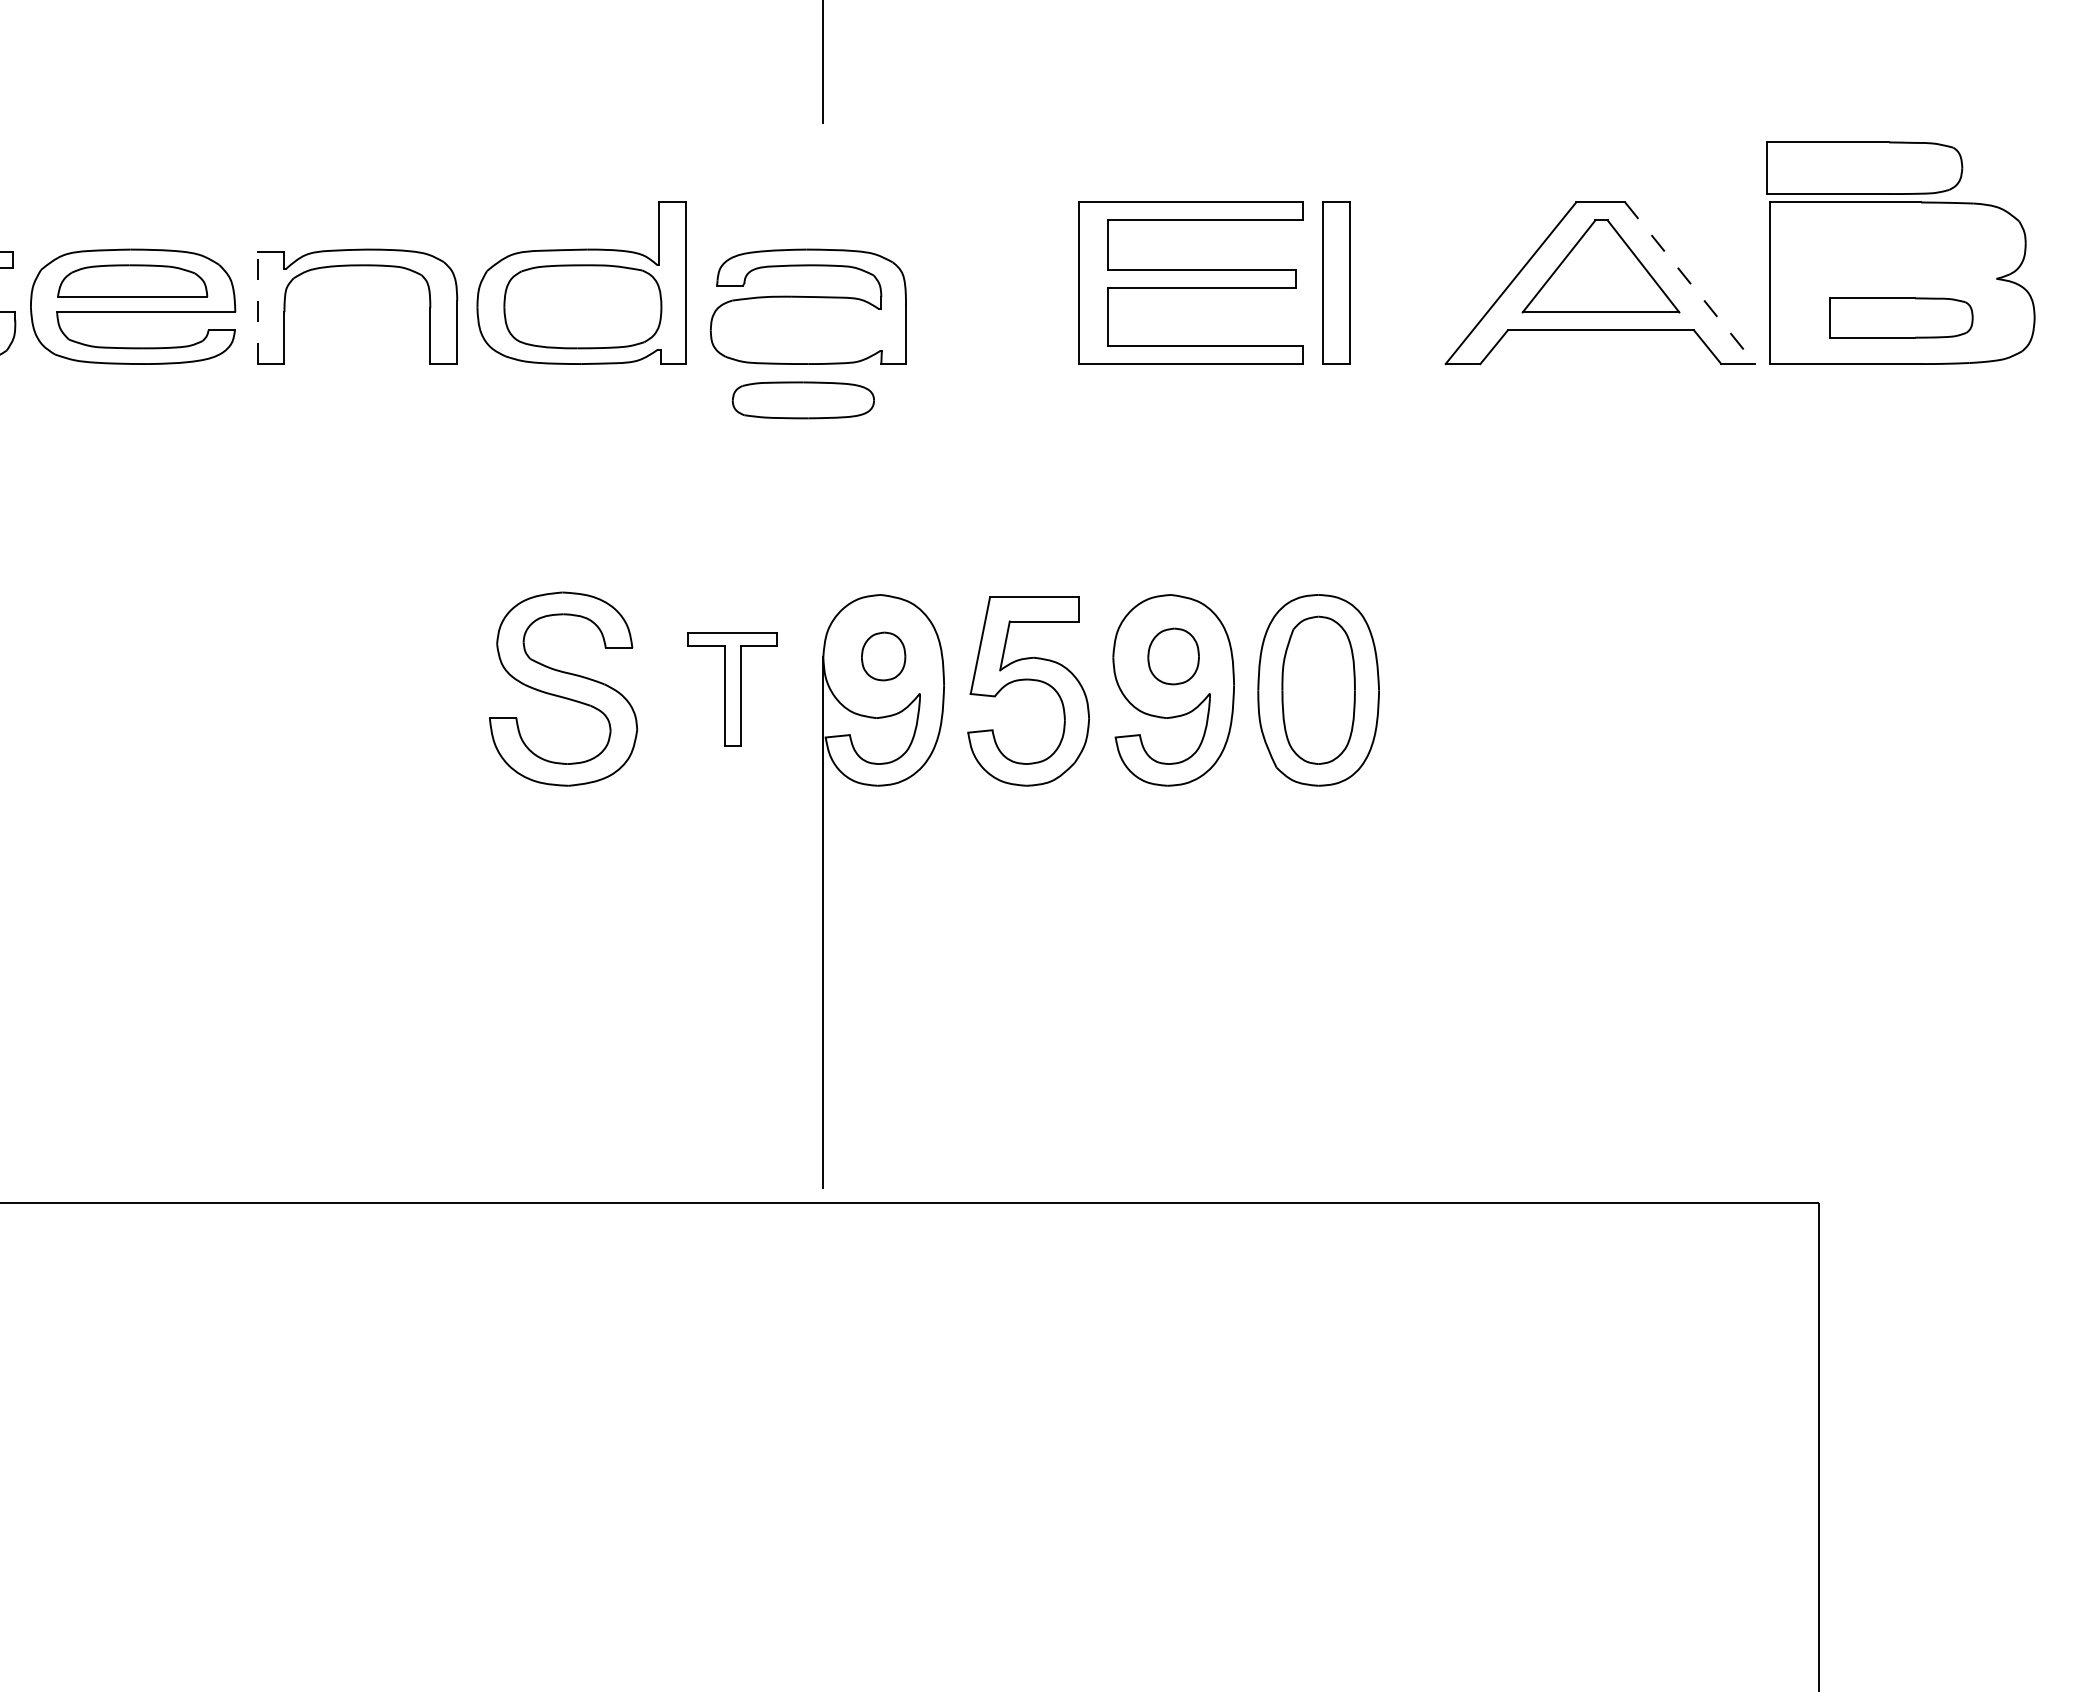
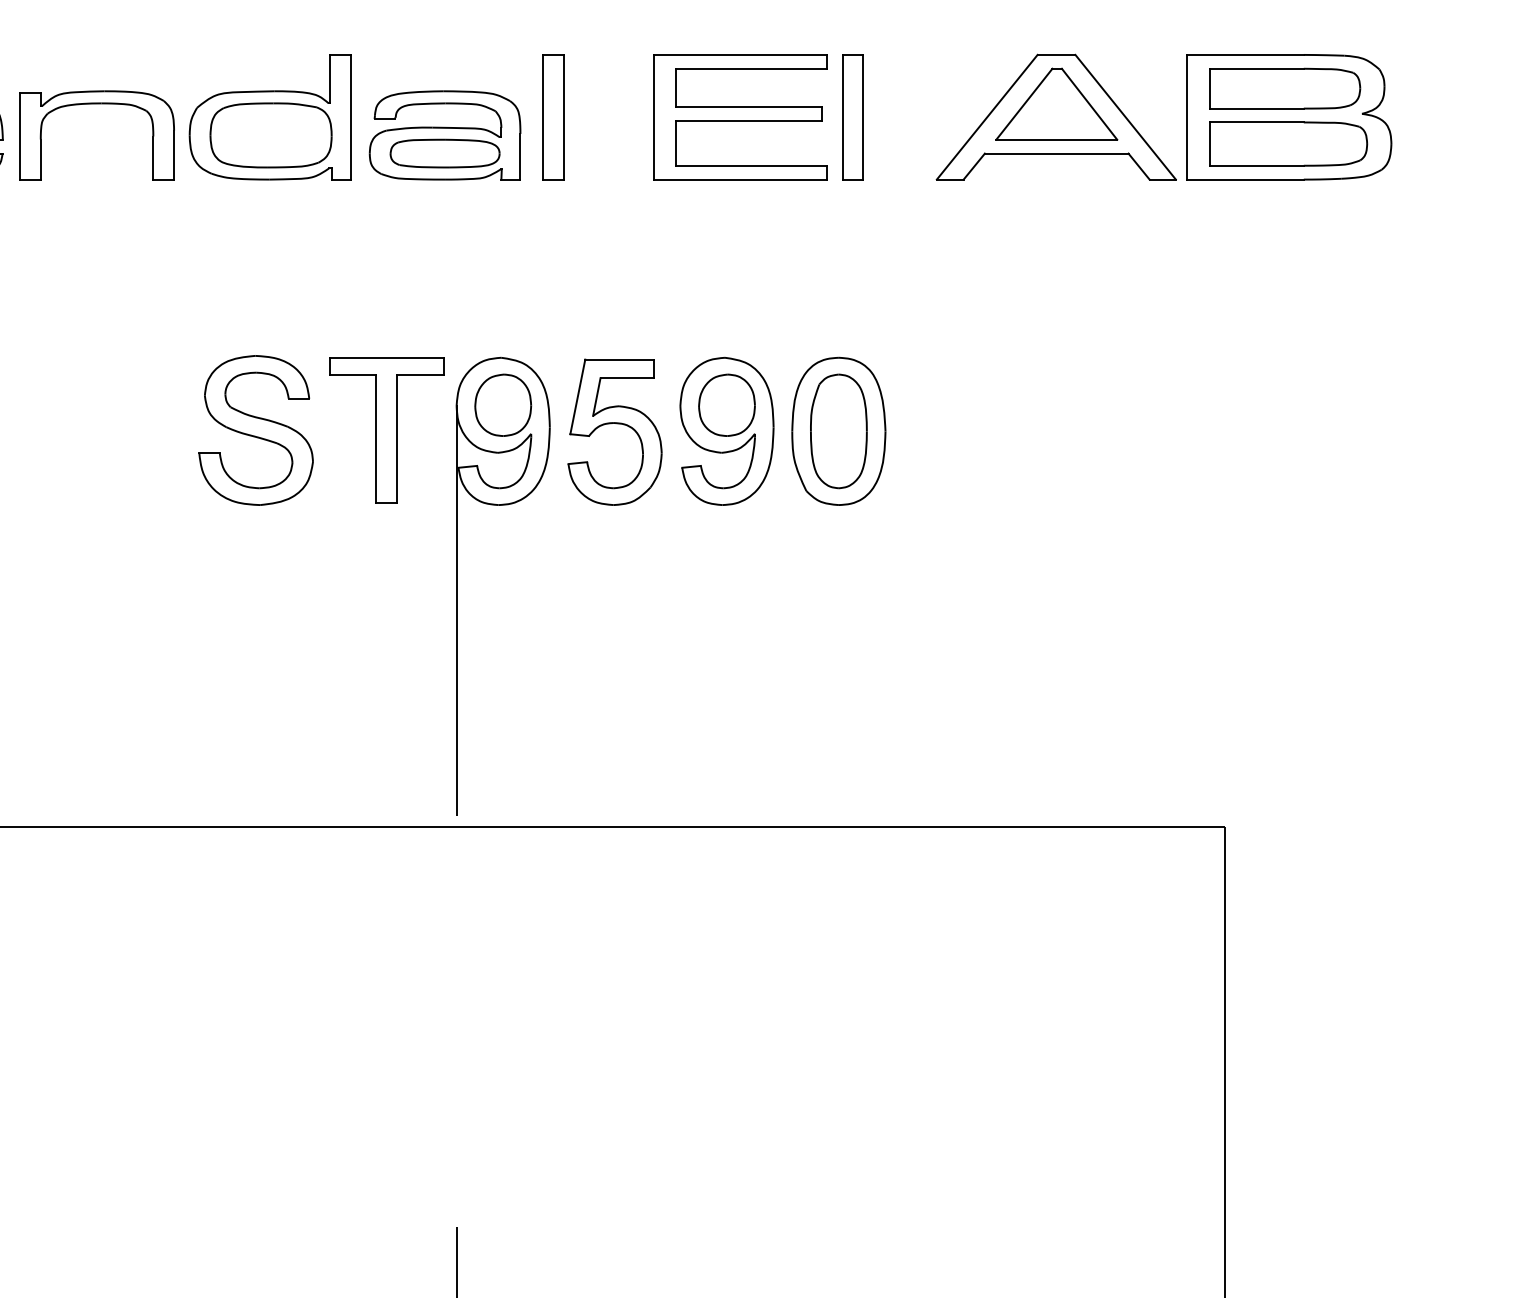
part: (1864, 167) -> (1284, 88), moved
part: (948, 282) -> (553, 116), added
line: (1690, 283) -> (1125, 117), dashed -> solid
line: (257, 307) -> (19, 135), dashed -> solid
part: (1901, 317) -> (1288, 143), size x1.43
part: (802, 400) -> (444, 153), moved
part: (883, 656) -> (503, 405), size x1.67
part: (1173, 656) -> (726, 405), size x1.43
part: (732, 688) -> (386, 429), size x1.67

